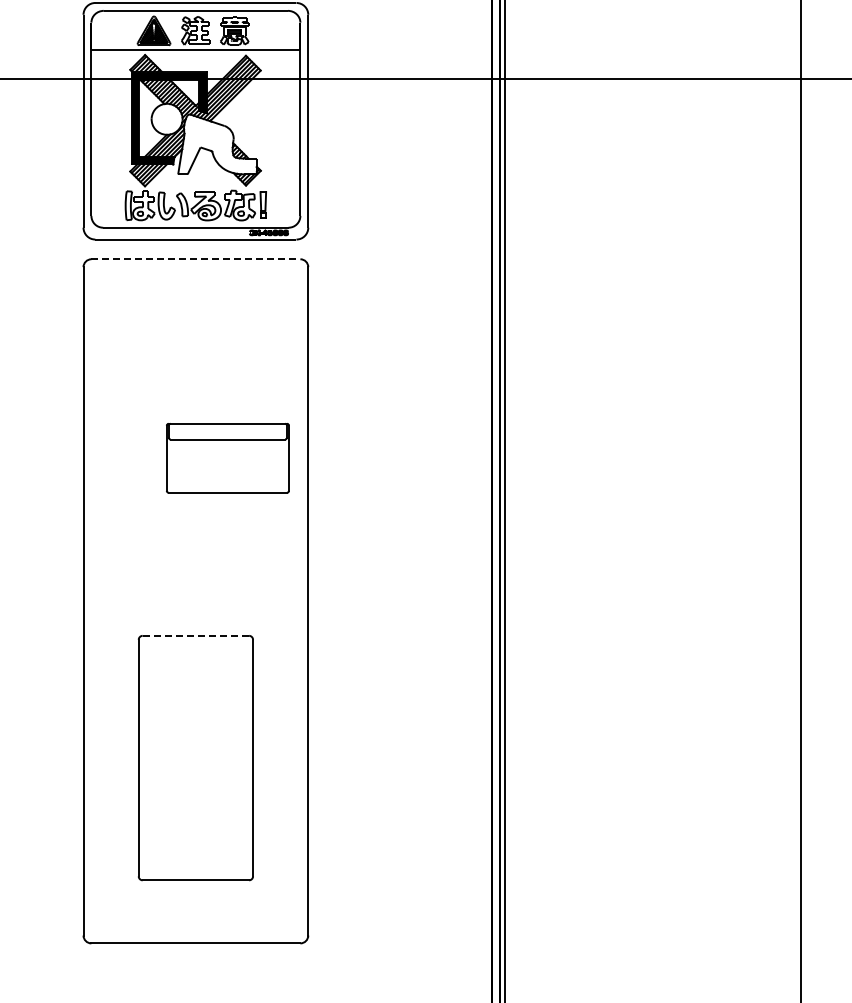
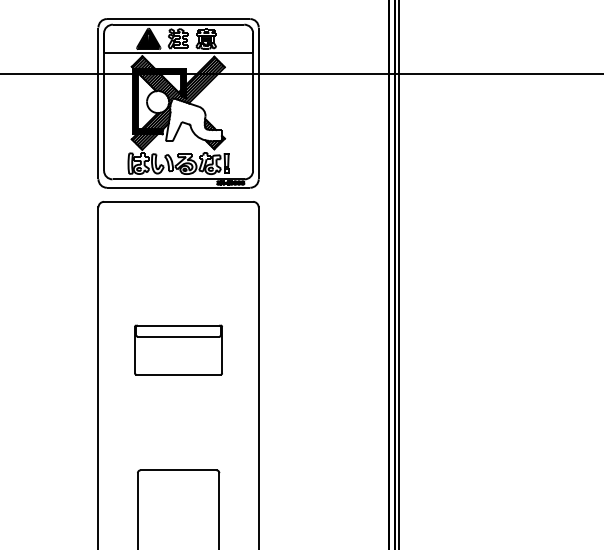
line: (196, 259) -> (179, 201), dashed -> solid
part: (227, 458) -> (178, 350), moved
line: (196, 635) -> (179, 470), dashed -> solid

